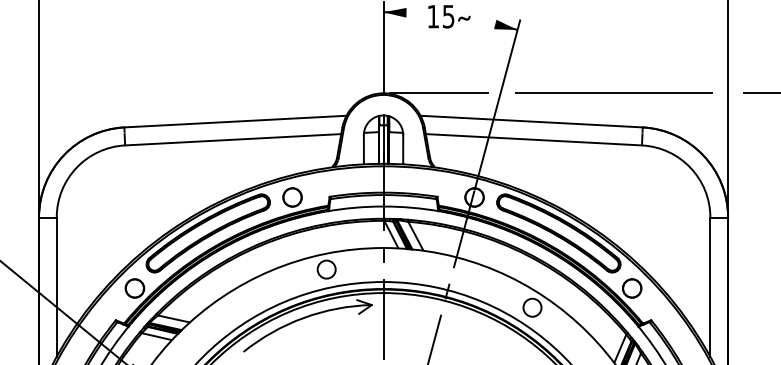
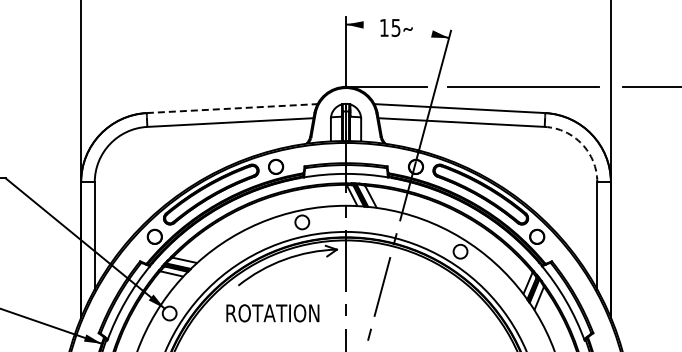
line: (235, 121) -> (232, 108), solid -> dashed
arc: (691, 168) -> (582, 144), solid -> dashed

